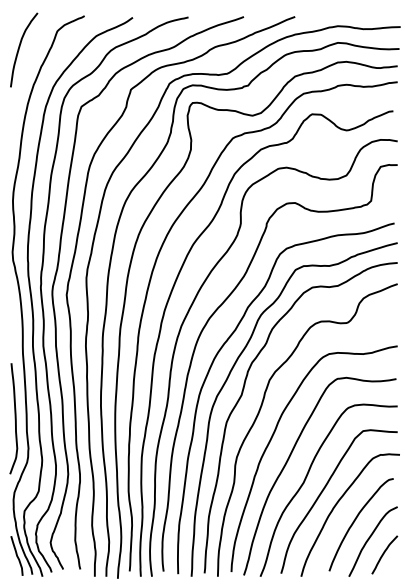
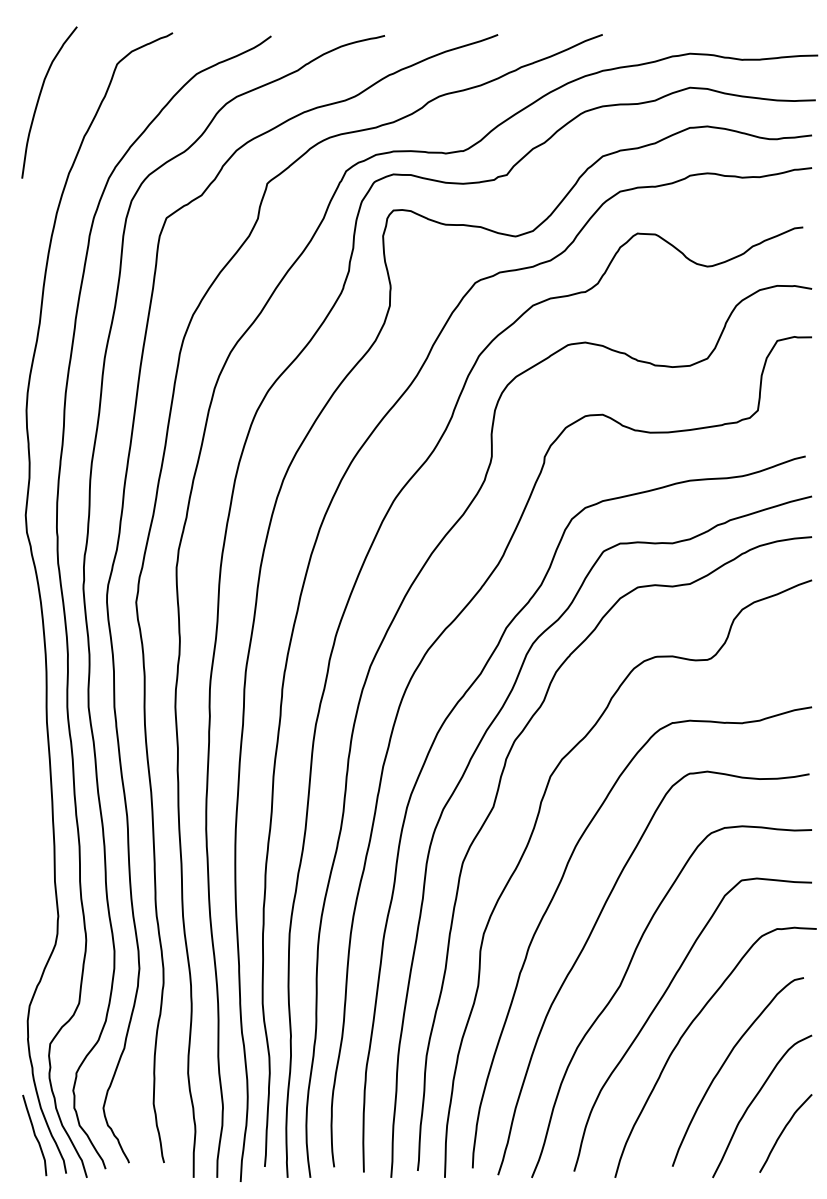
curve: (14, 418) -> (29, 854), removed

